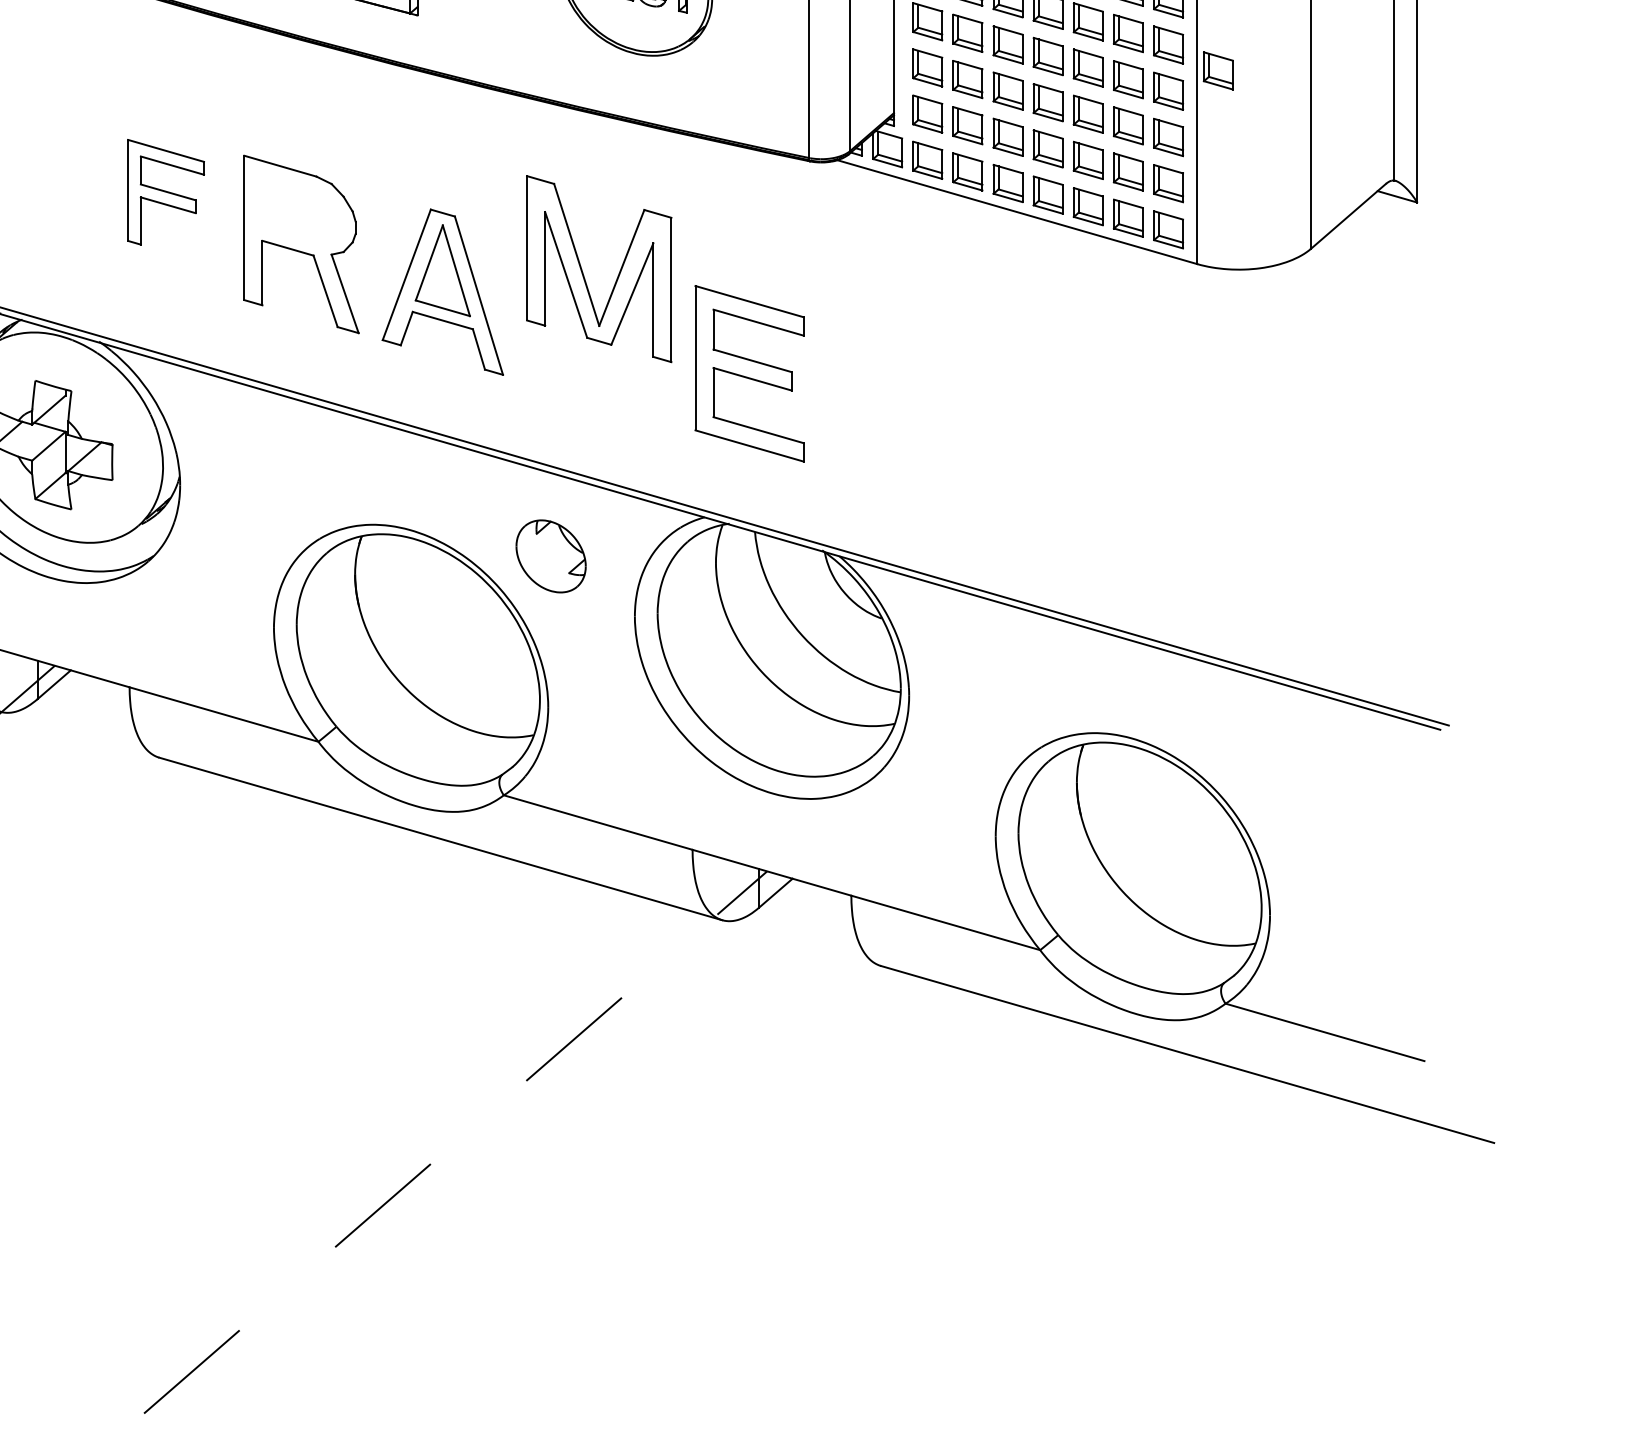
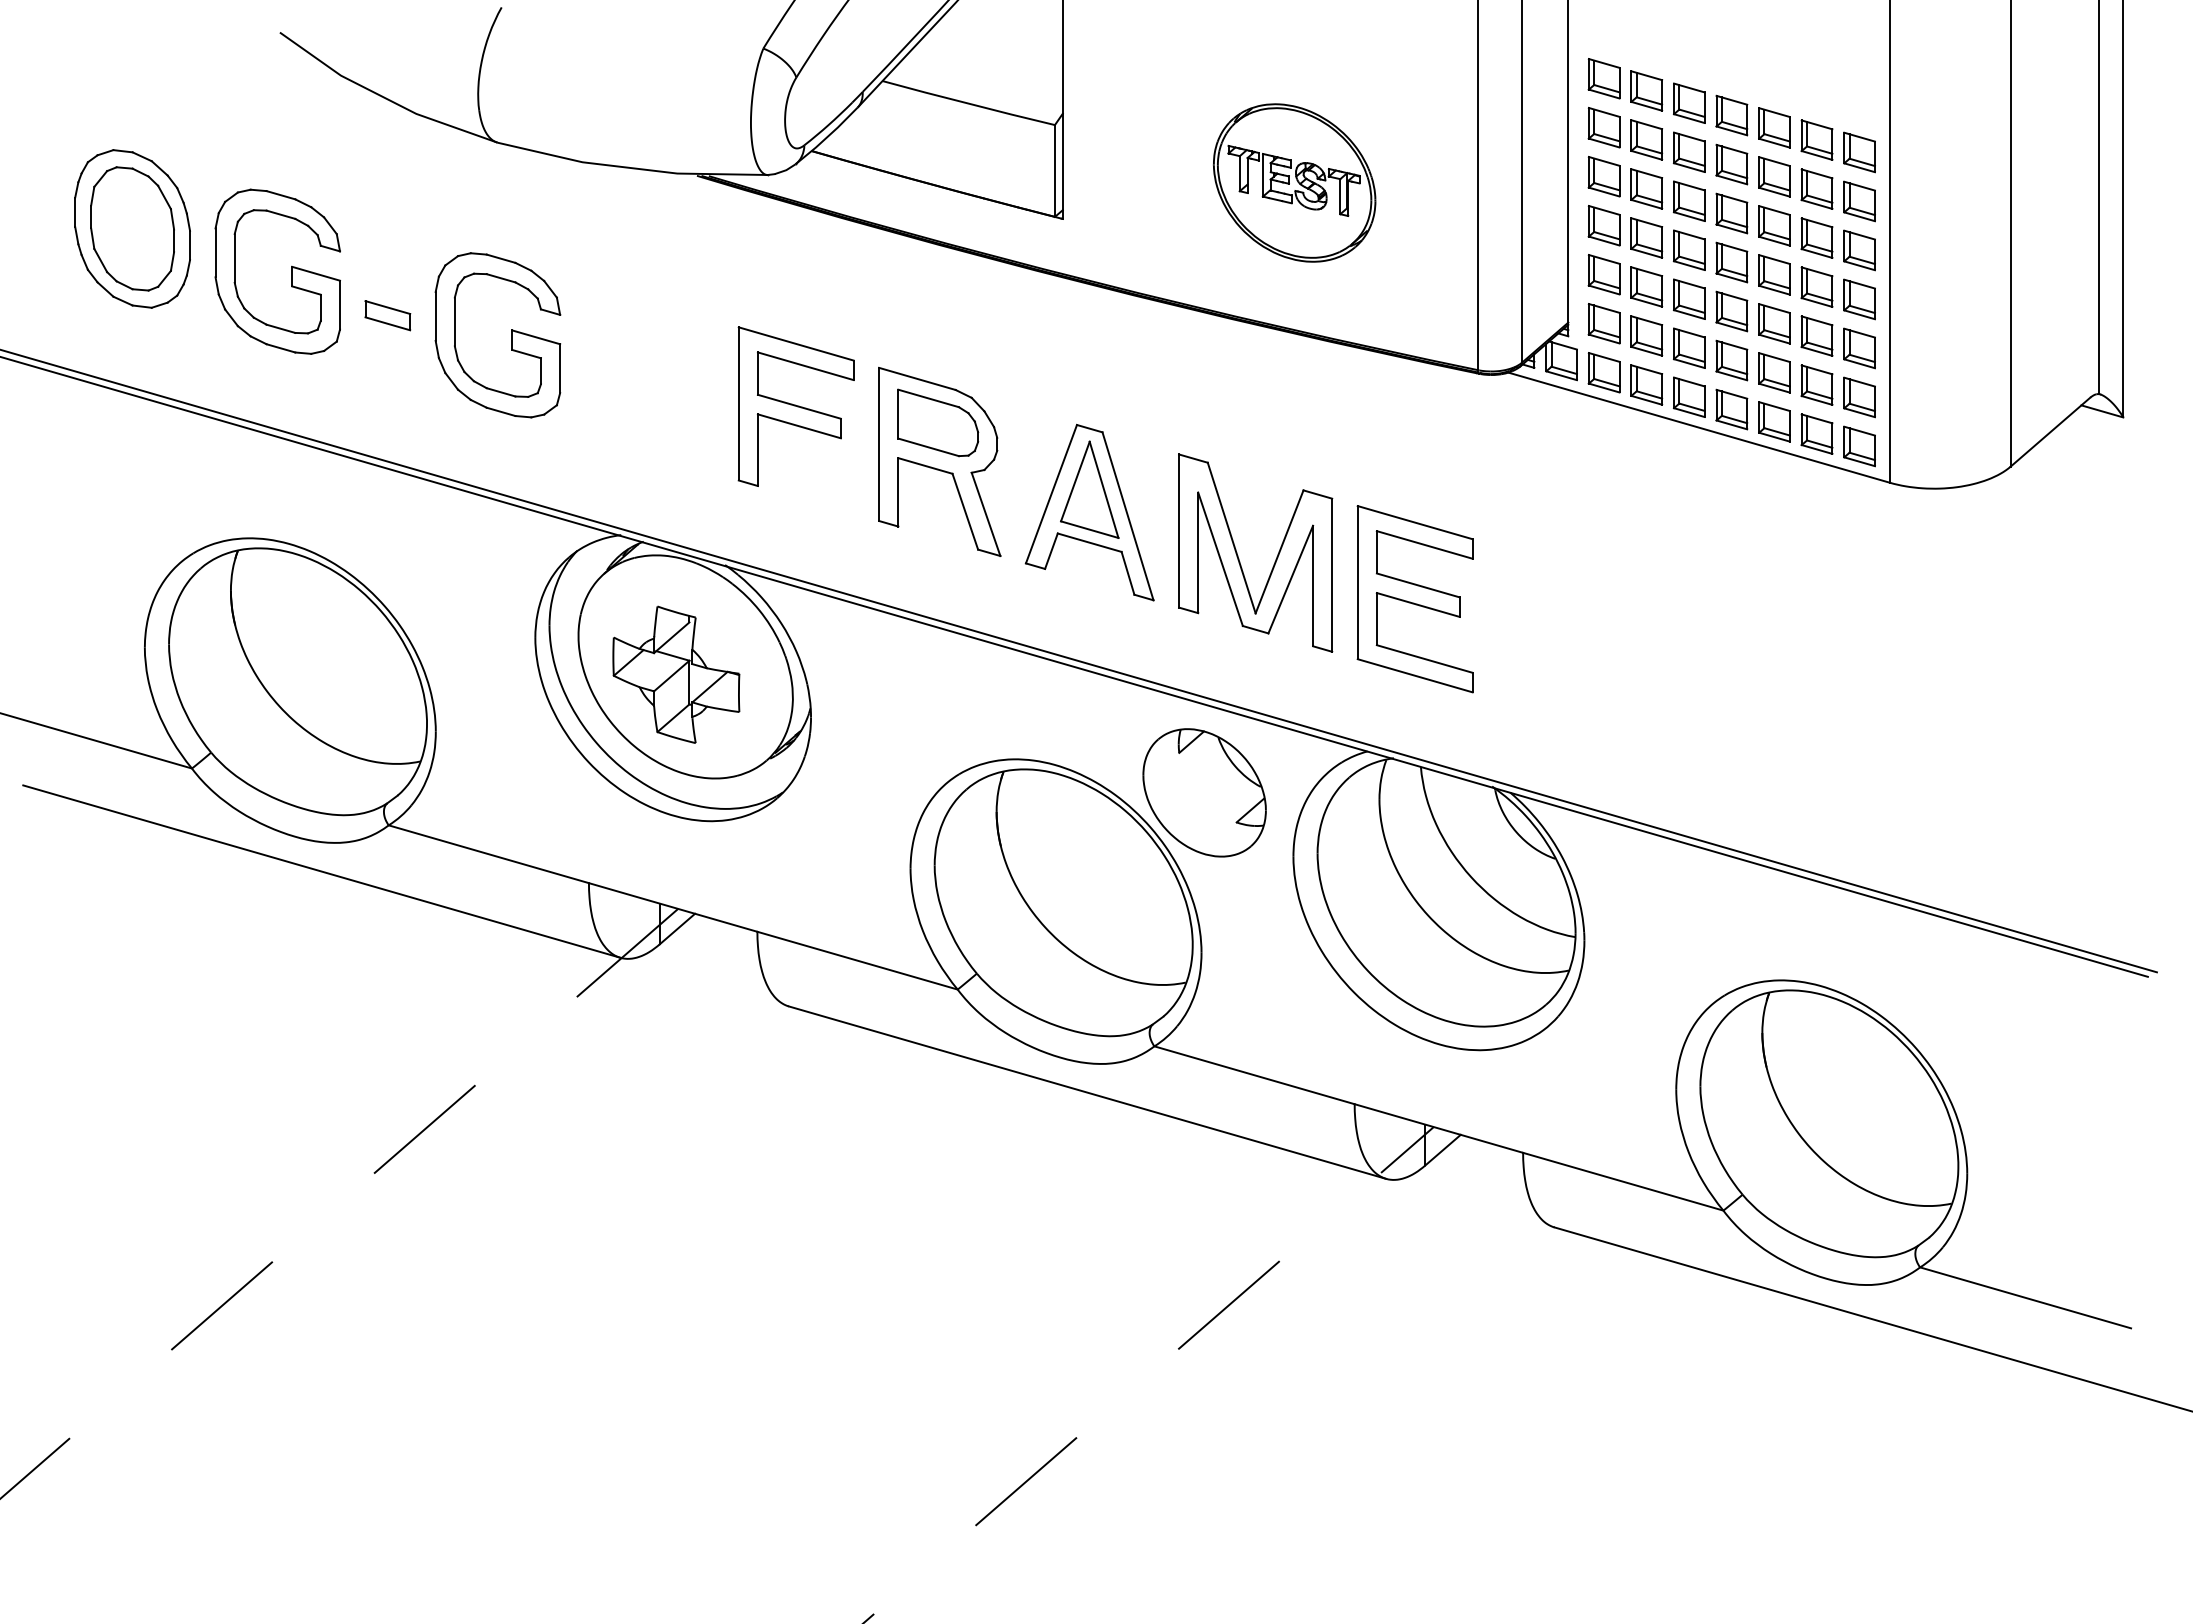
part: (1218, 70) -> (1912, 277), removed
part: (165, 192) -> (795, 406), size x1.43
part: (300, 207) -> (938, 422), added
part: (584, 274) -> (1239, 558), moved
part: (551, 556) -> (1204, 792), size x1.67

